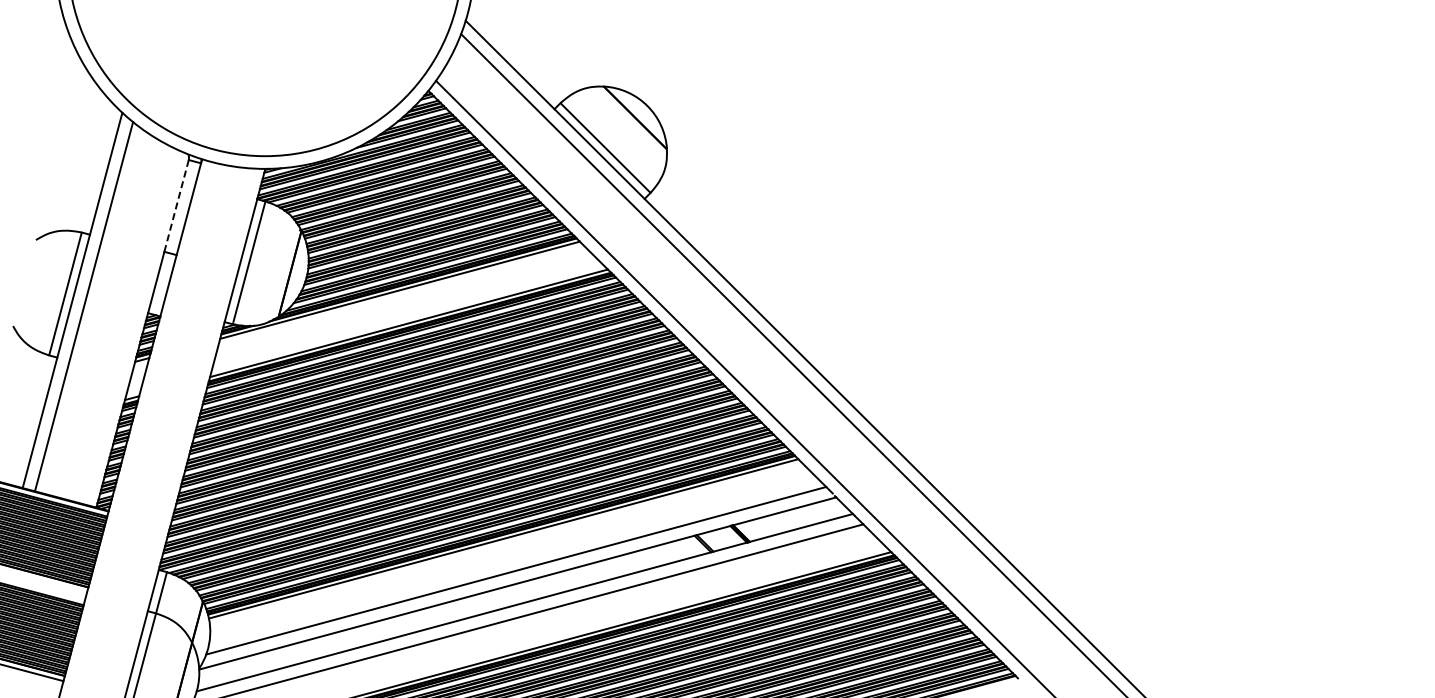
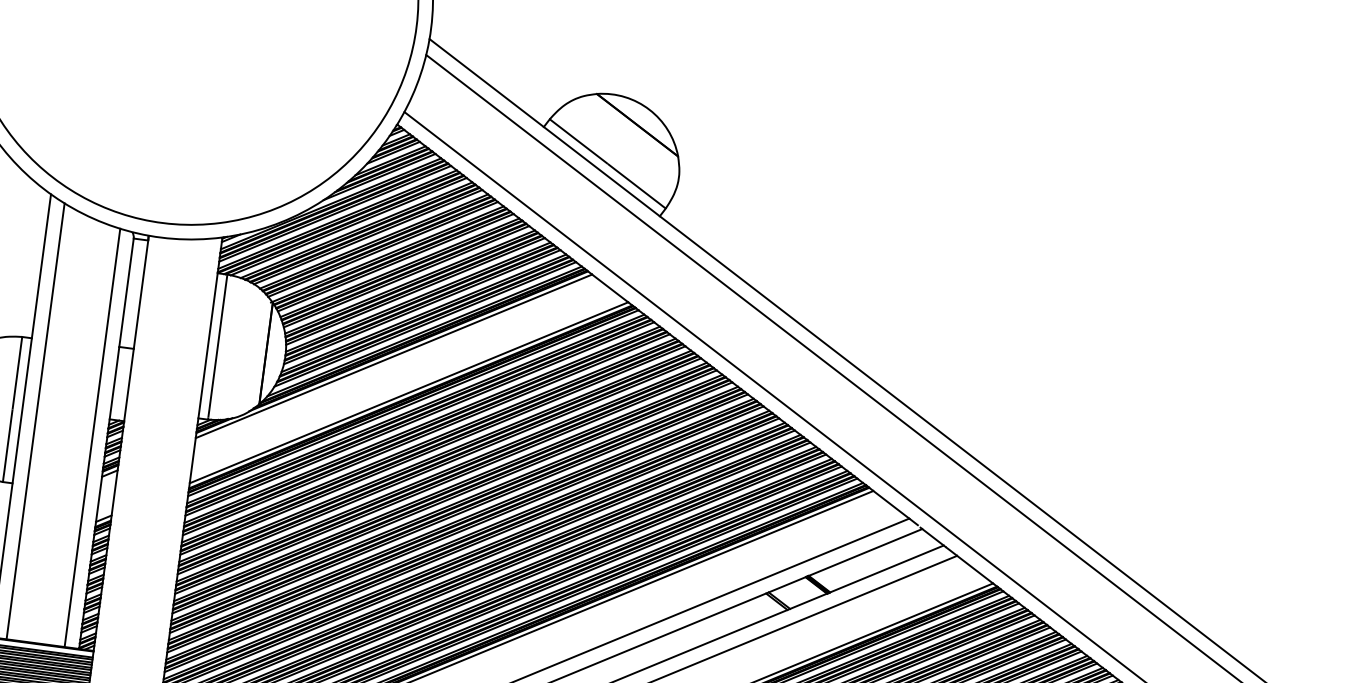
line: (176, 206) -> (126, 293), dashed -> solid
line: (131, 327) -> (92, 438), added

